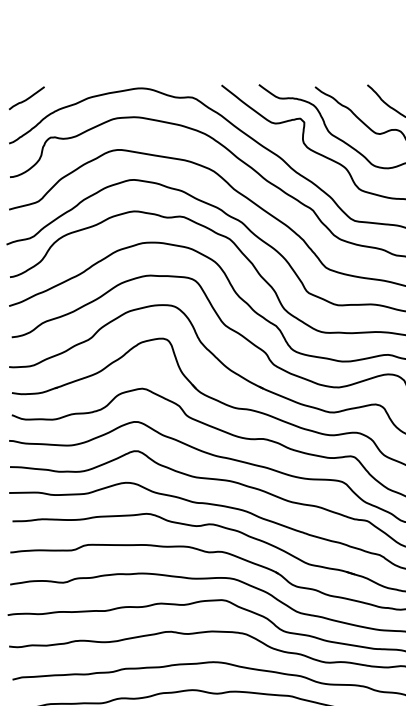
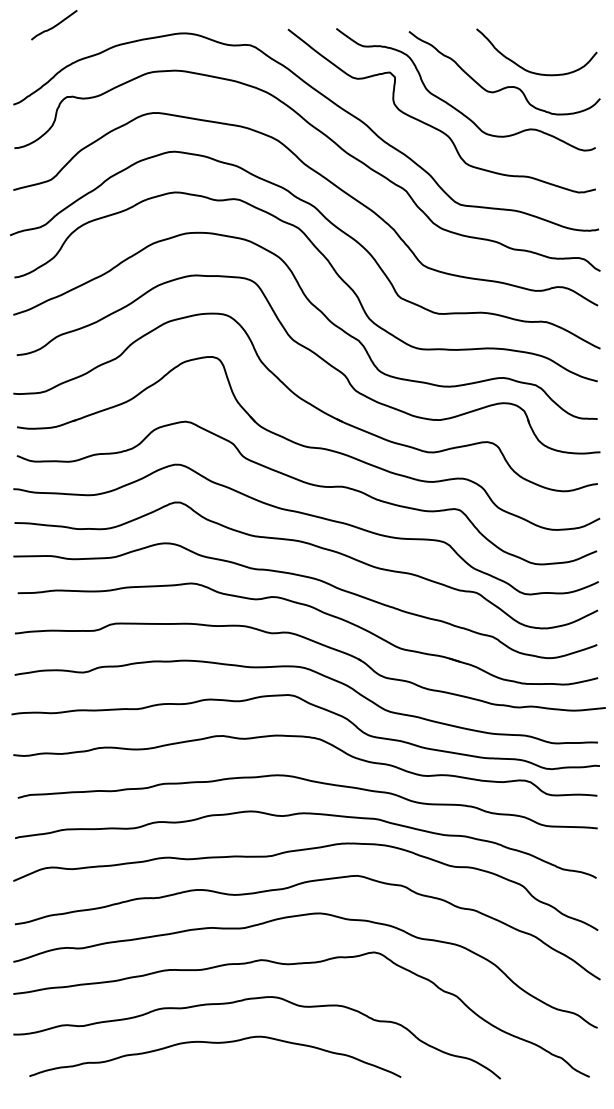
curve: (27, 98) -> (54, 25), moved

